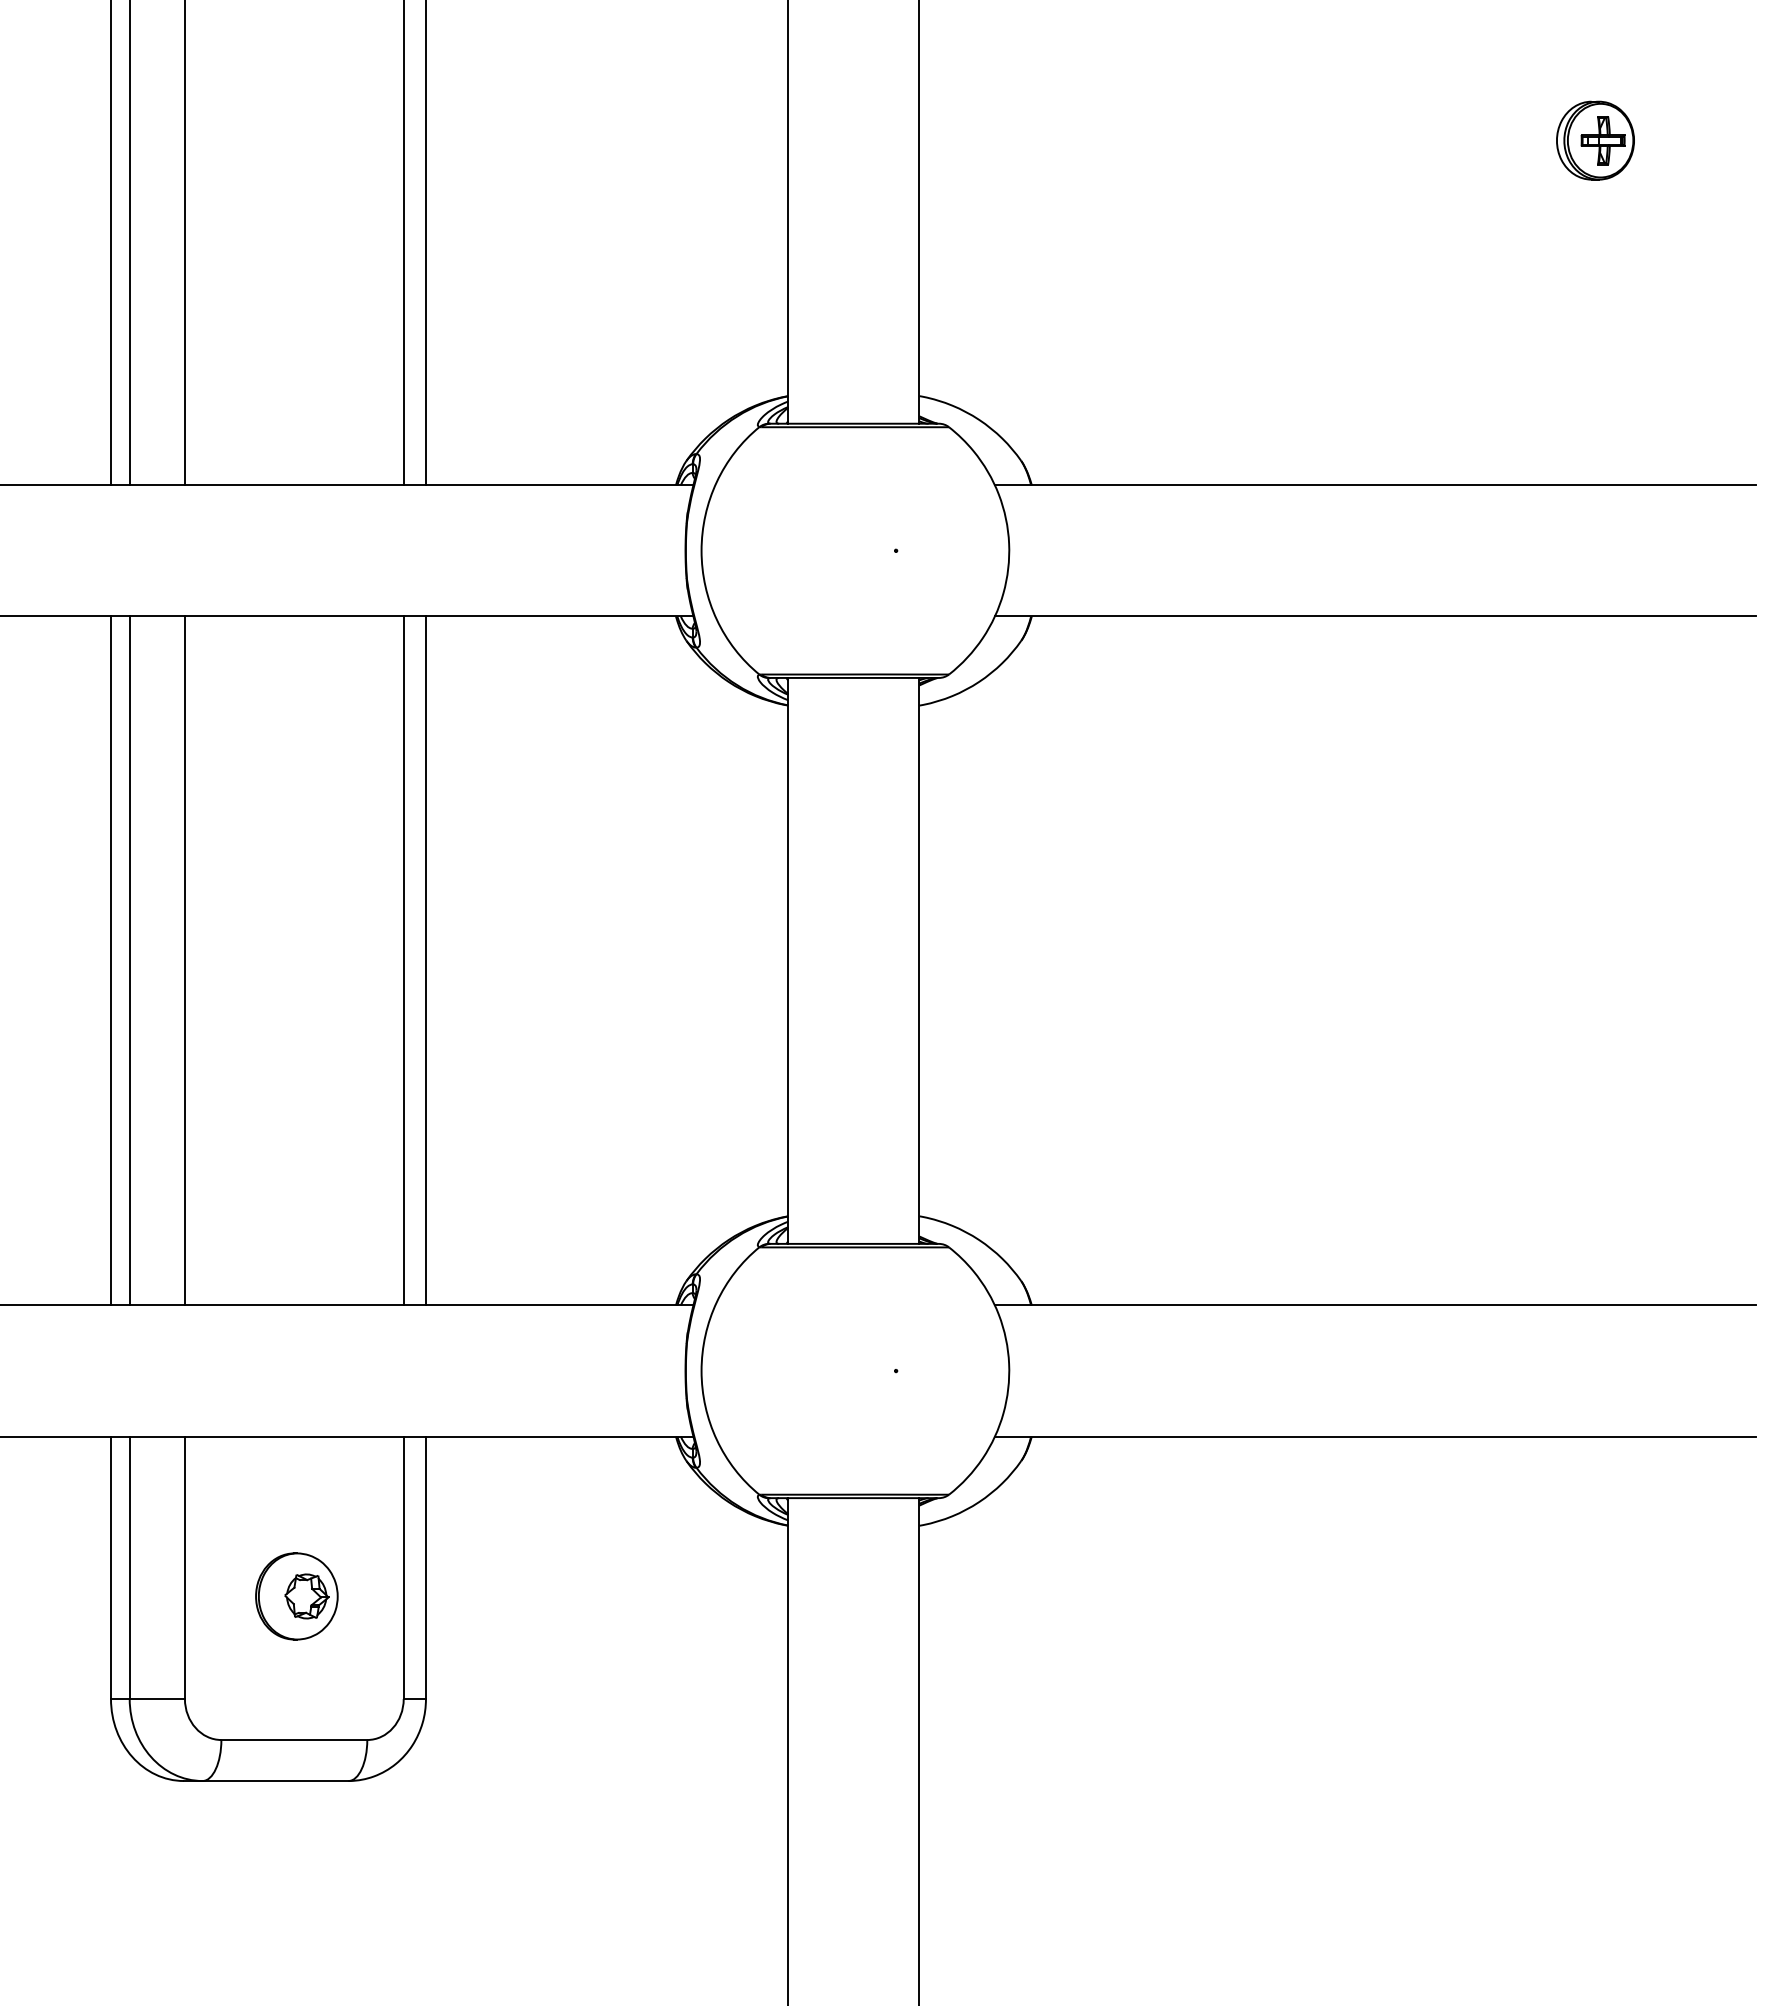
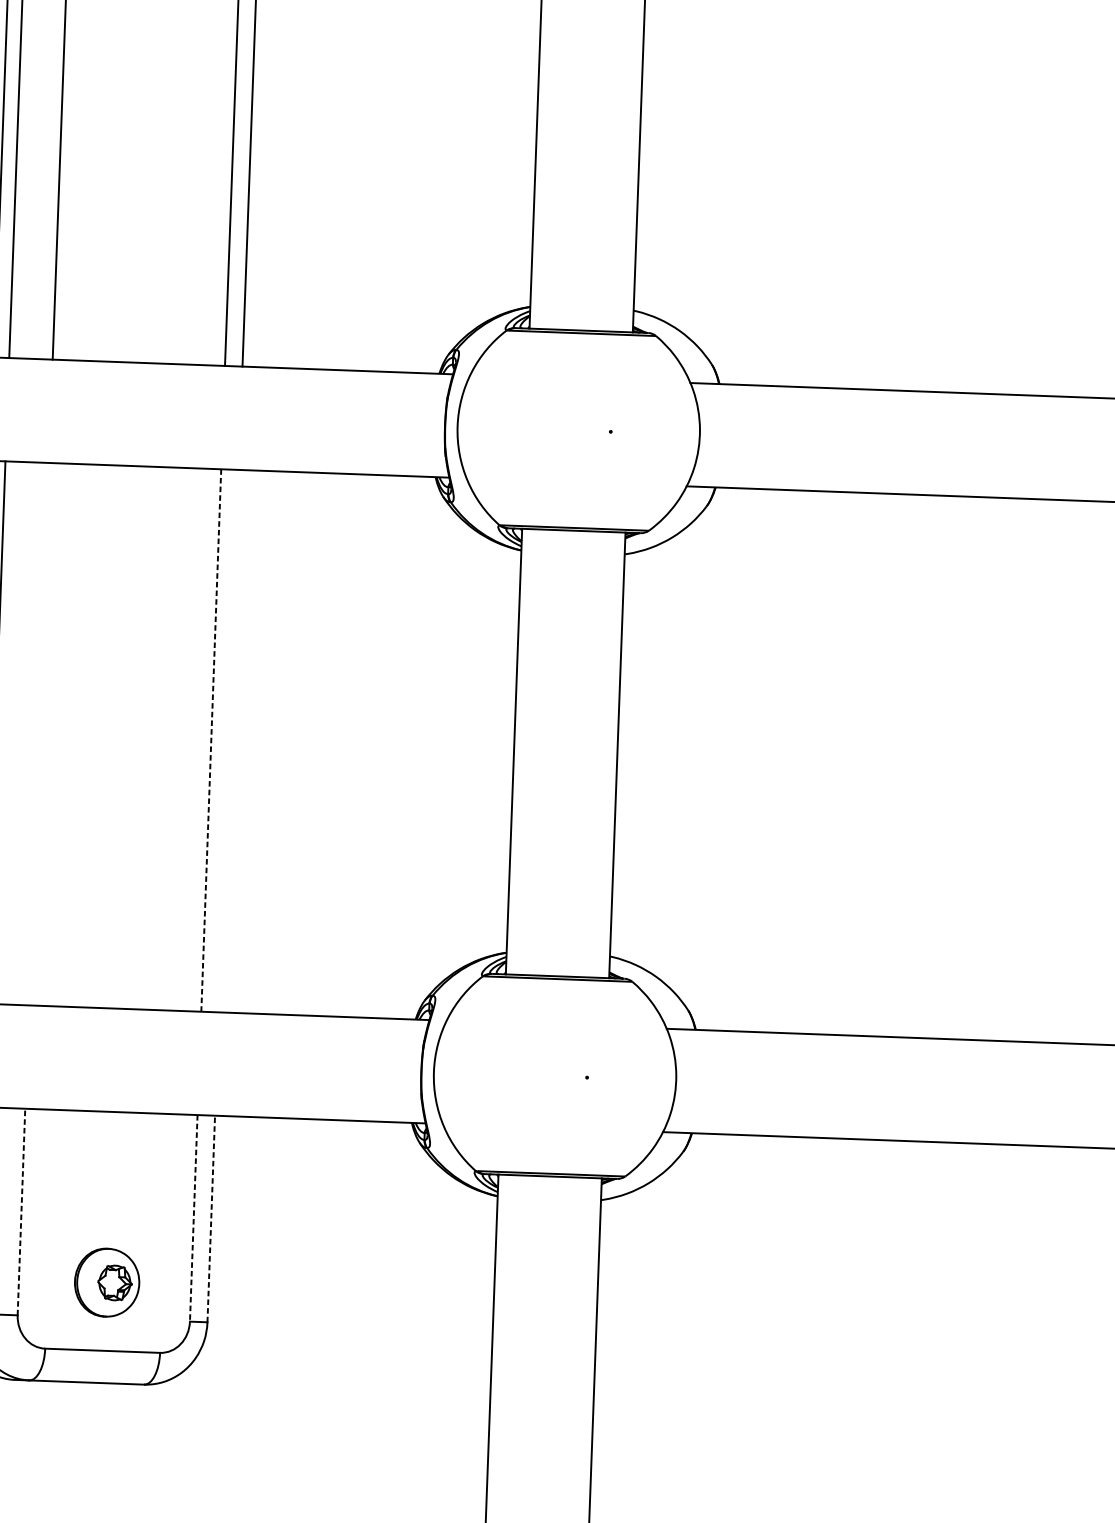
line: (184, 960) -> (38, 733), removed
line: (425, 960) -> (228, 740), removed
line: (403, 961) -> (211, 740), solid -> dashed
line: (184, 1567) -> (21, 1211), solid -> dashed
line: (425, 1567) -> (210, 1218), solid -> dashed
line: (403, 1568) -> (193, 1218), solid -> dashed
part: (296, 1596) -> (106, 1282), moved

